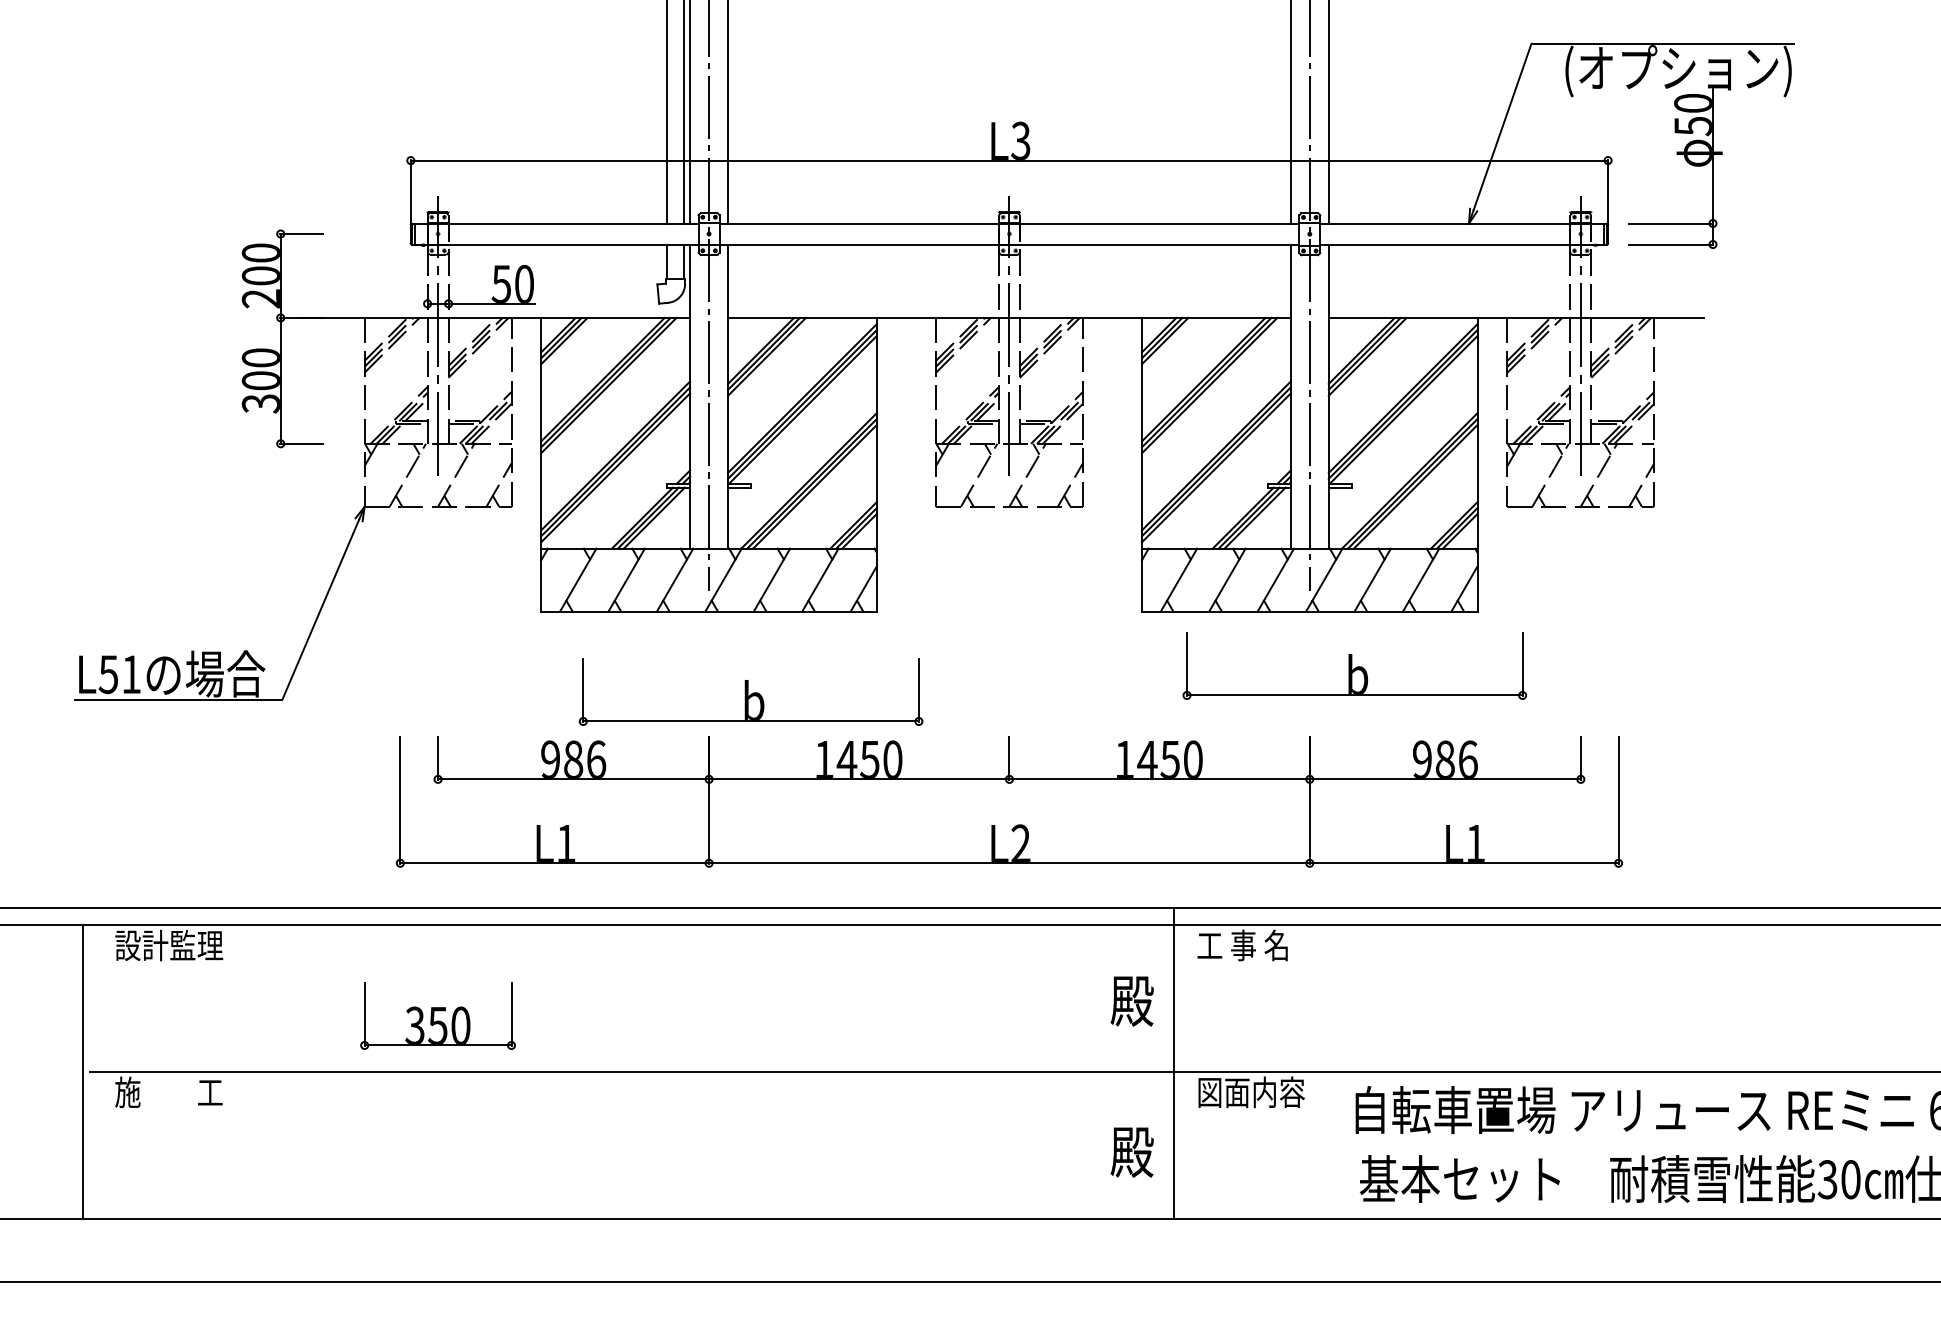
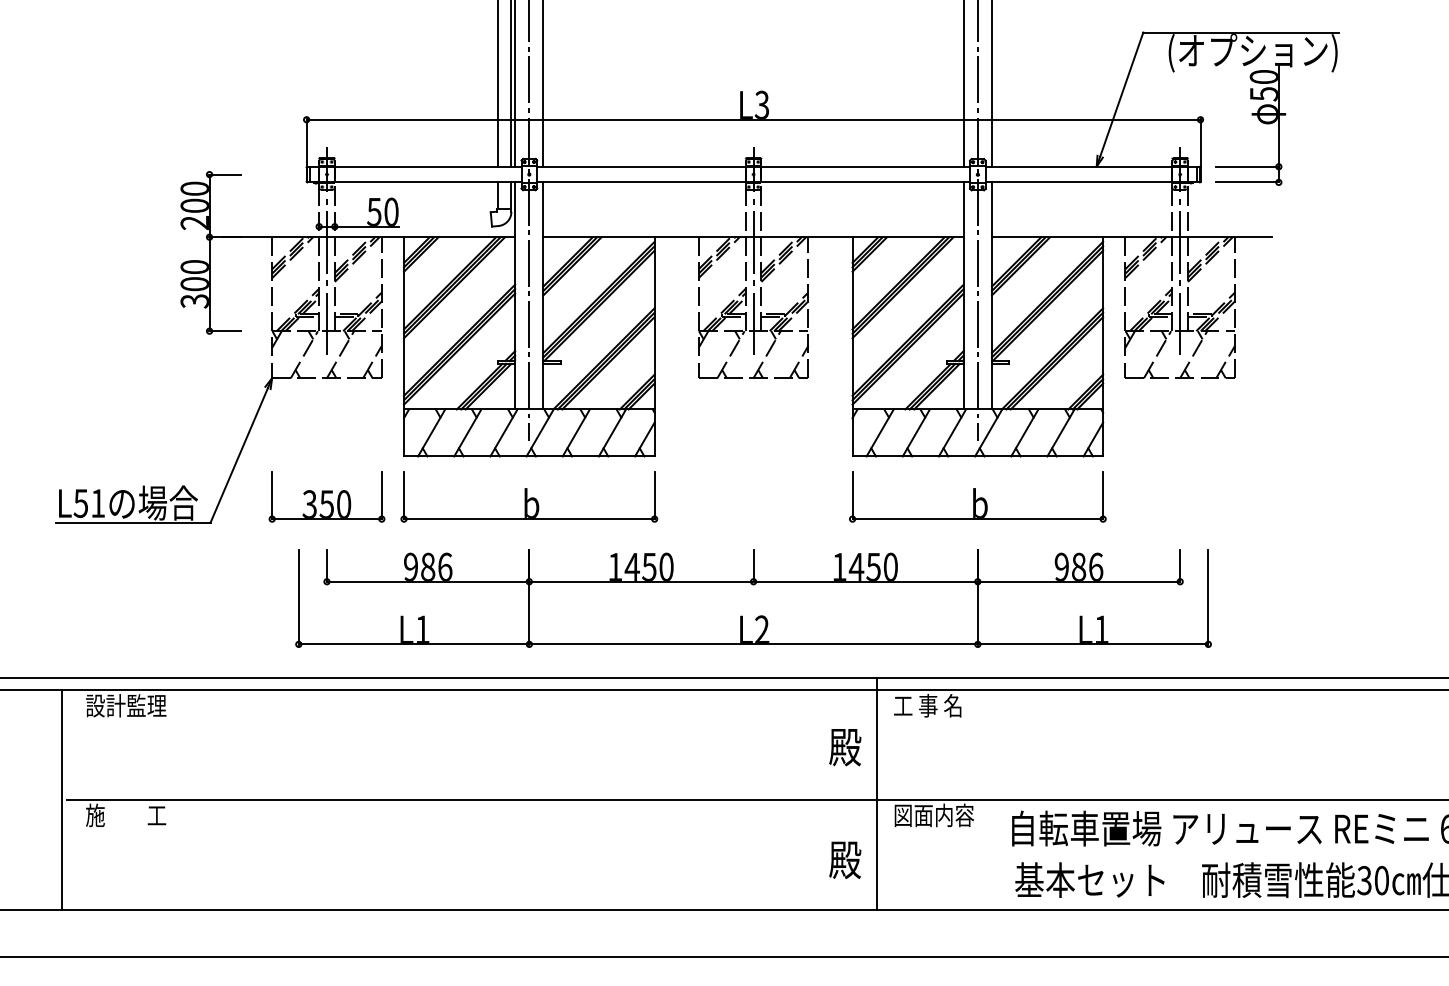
part: (1354, 665) -> (977, 496), moved
part: (750, 691) -> (528, 496), moved
part: (437, 1015) -> (326, 496), moved

